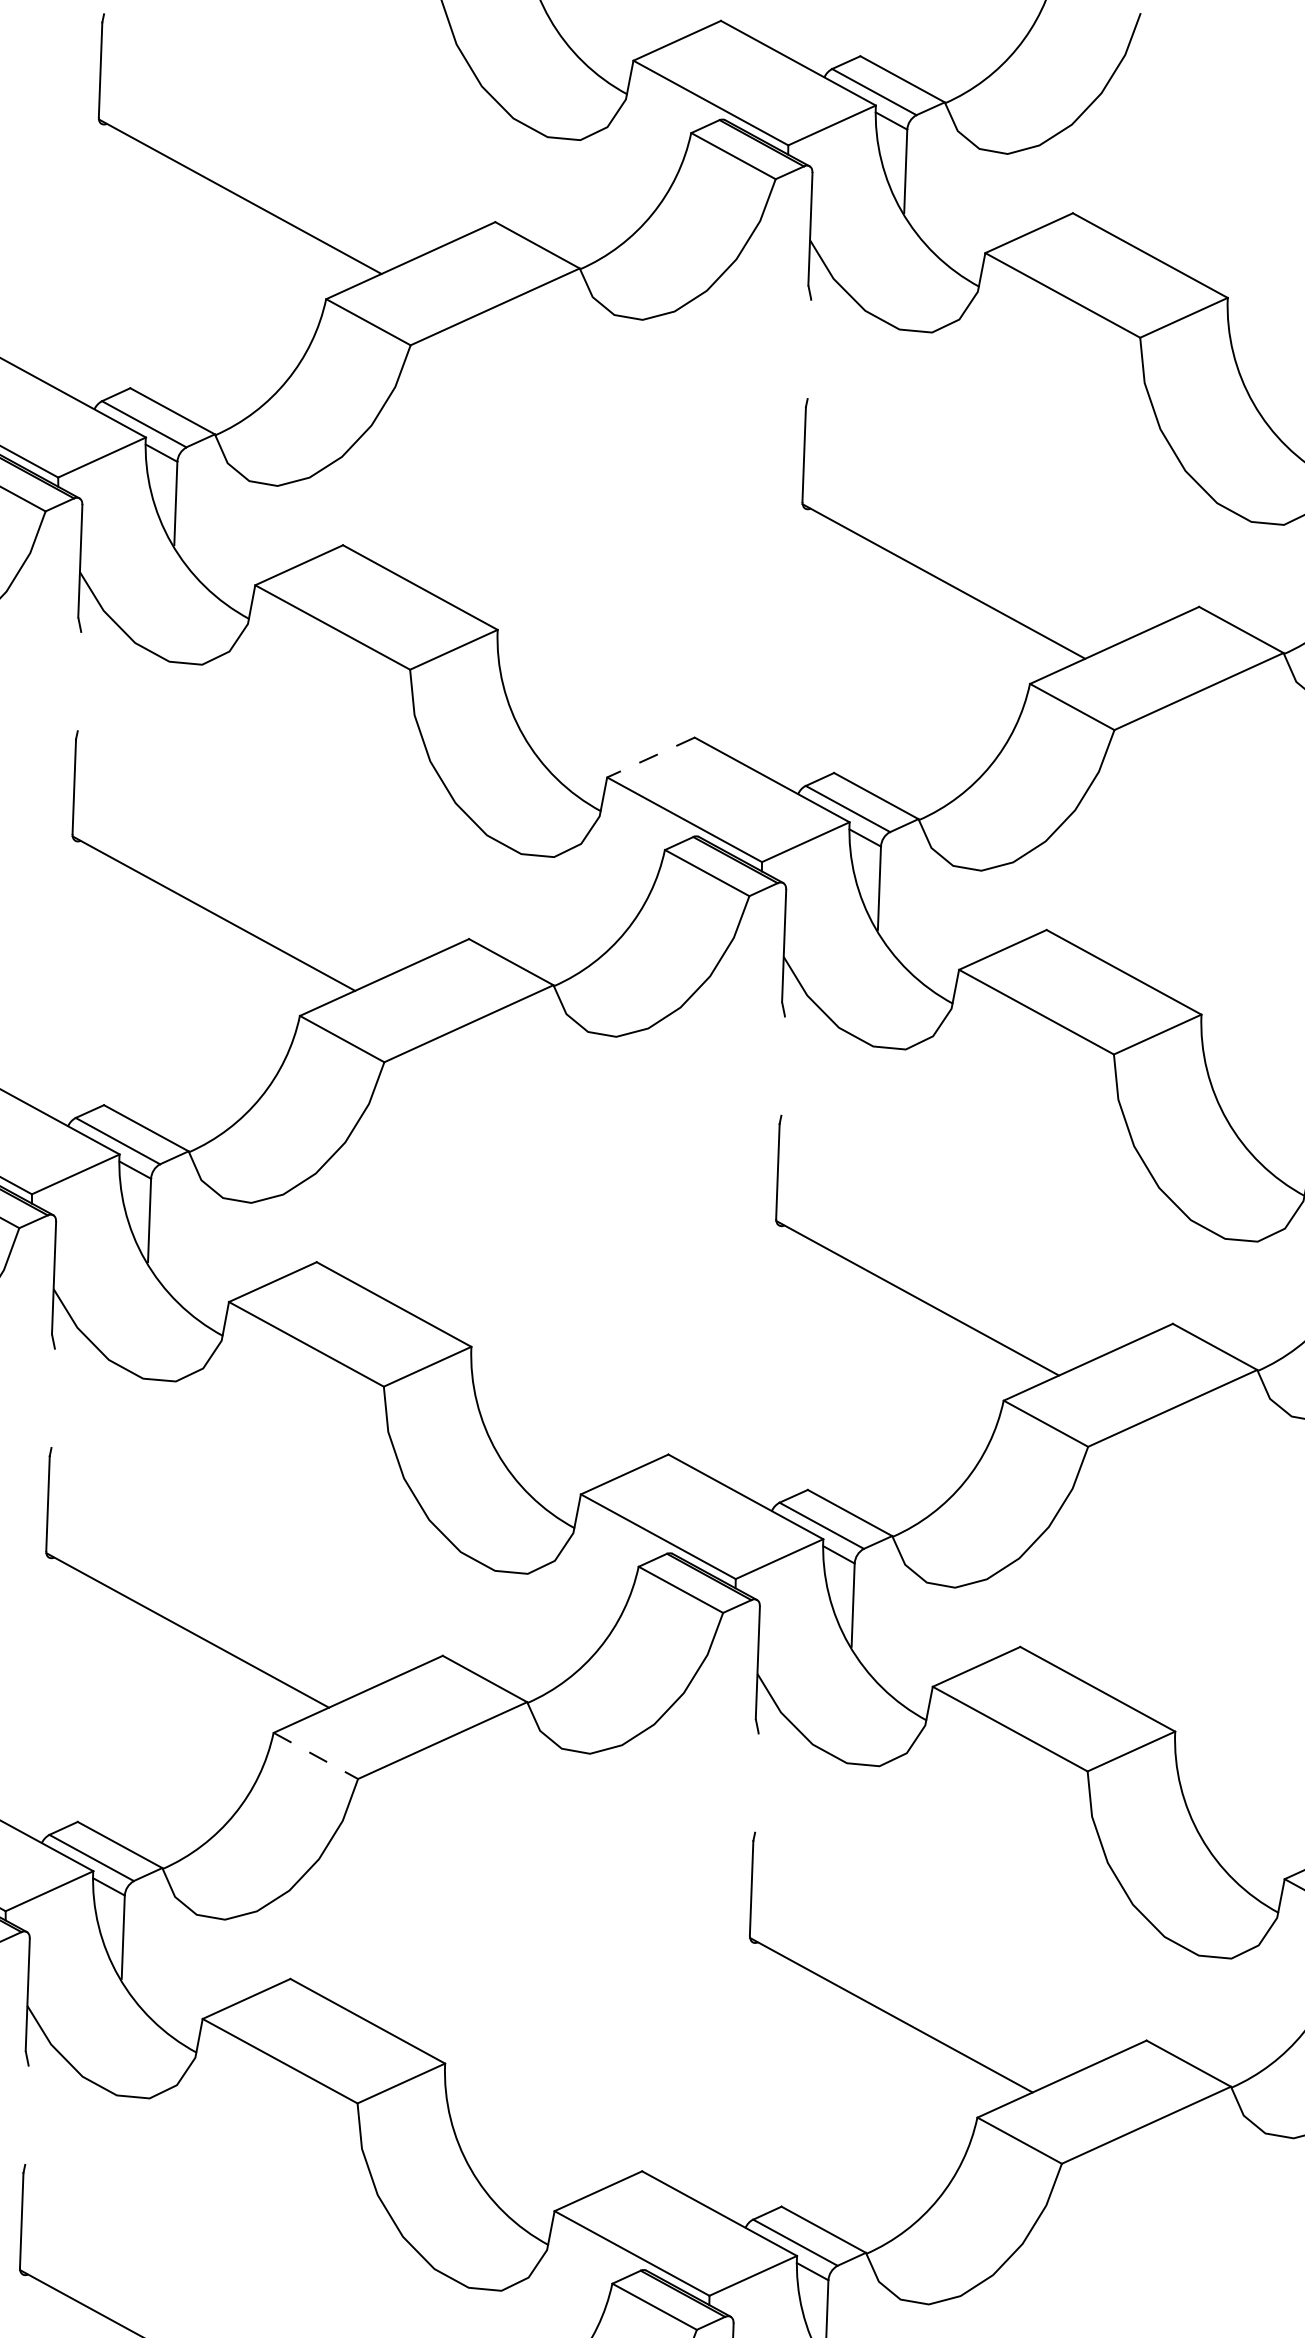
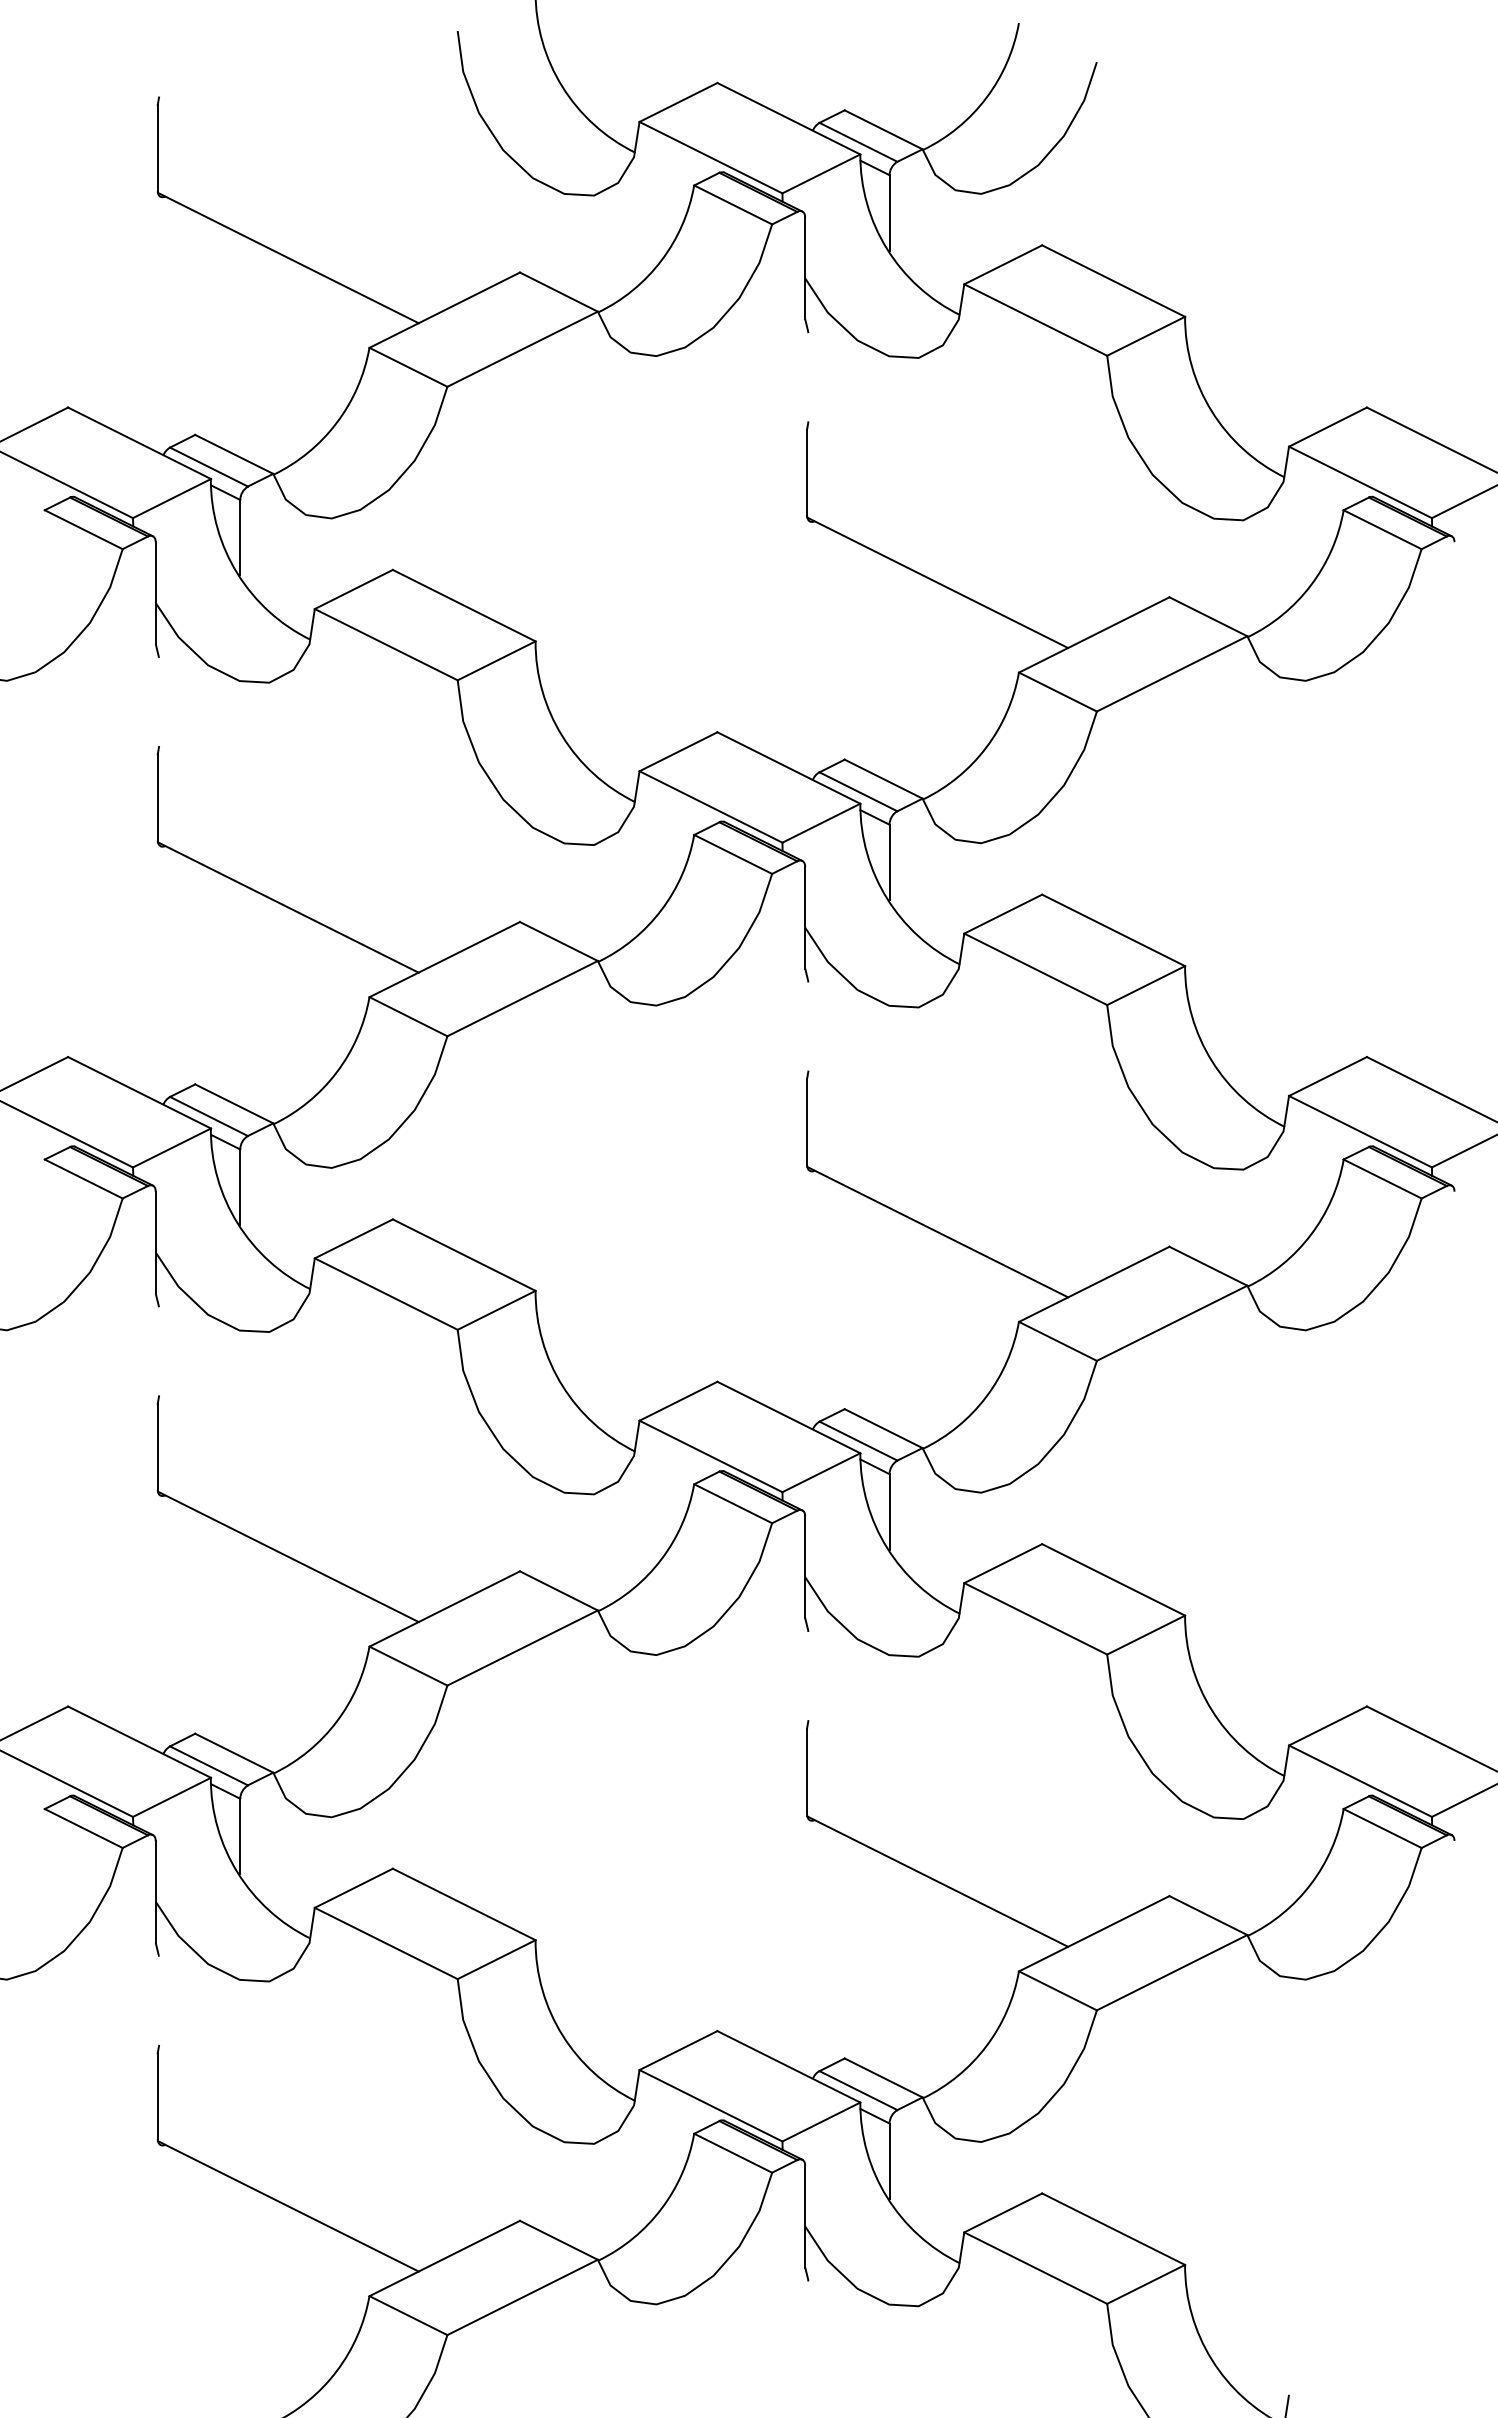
line: (650, 757) -> (678, 751), dashed -> solid
line: (315, 1756) -> (408, 1666), dashed -> solid

